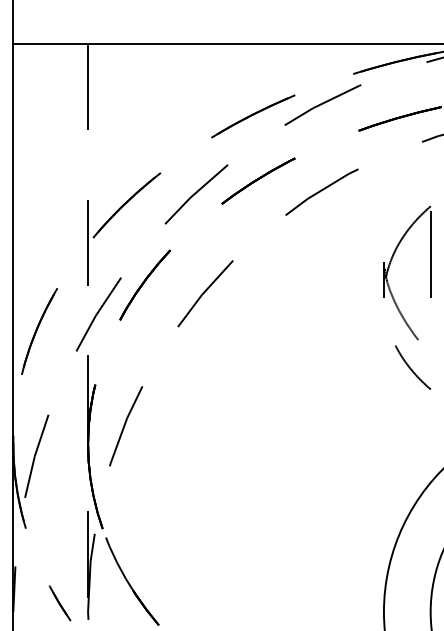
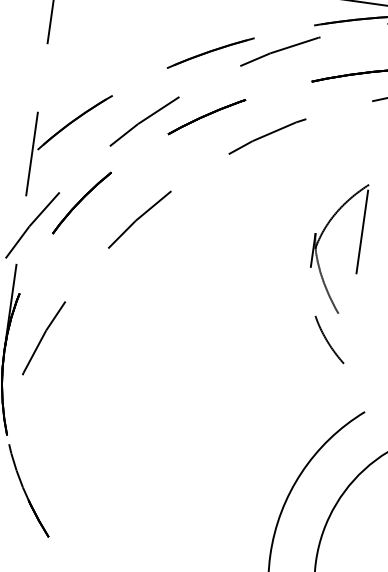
part: (396, 302) -> (322, 274), moved

